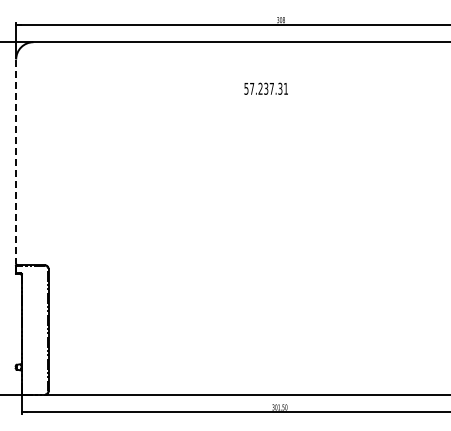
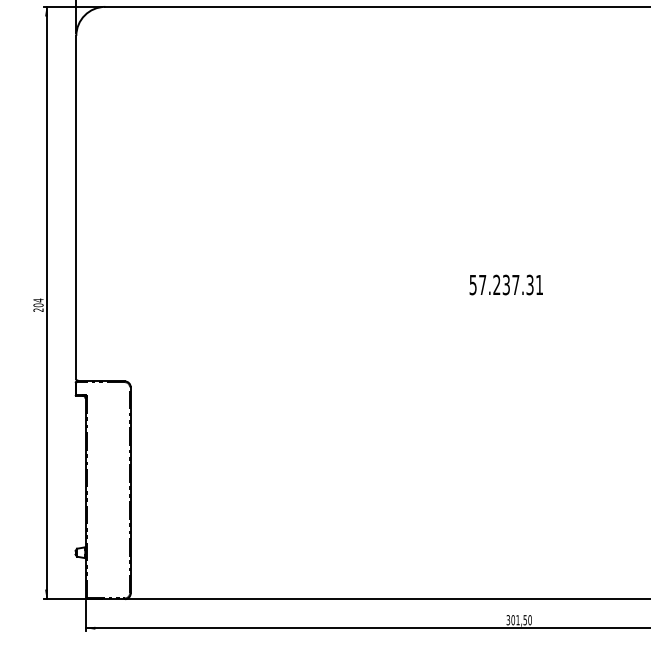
text: (265, 88) -> (505, 284), moved
line: (16, 162) -> (76, 208), dashed -> solid

